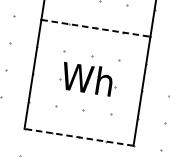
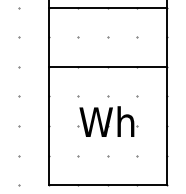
line: (96, 28) -> (108, 66), dashed -> solid
line: (78, 137) -> (107, 185), dashed -> solid

